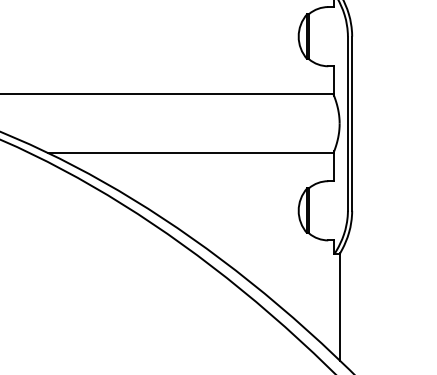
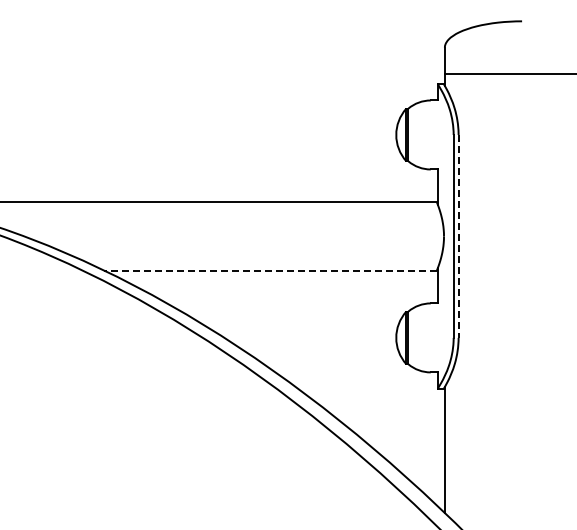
line: (352, 123) -> (458, 236), solid -> dashed
line: (190, 152) -> (270, 270), solid -> dashed

